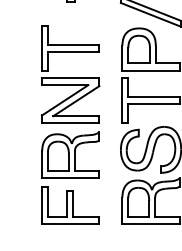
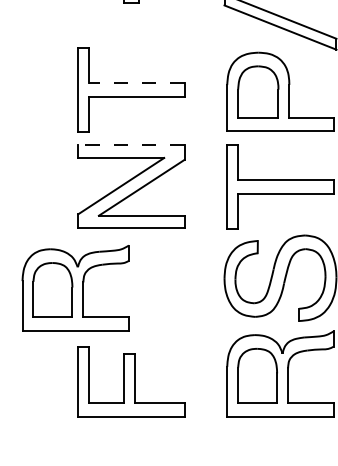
line: (73, 44) -> (136, 82), solid -> dashed
line: (70, 78) -> (130, 145), solid -> dashed
part: (70, 154) -> (75, 286), moved

